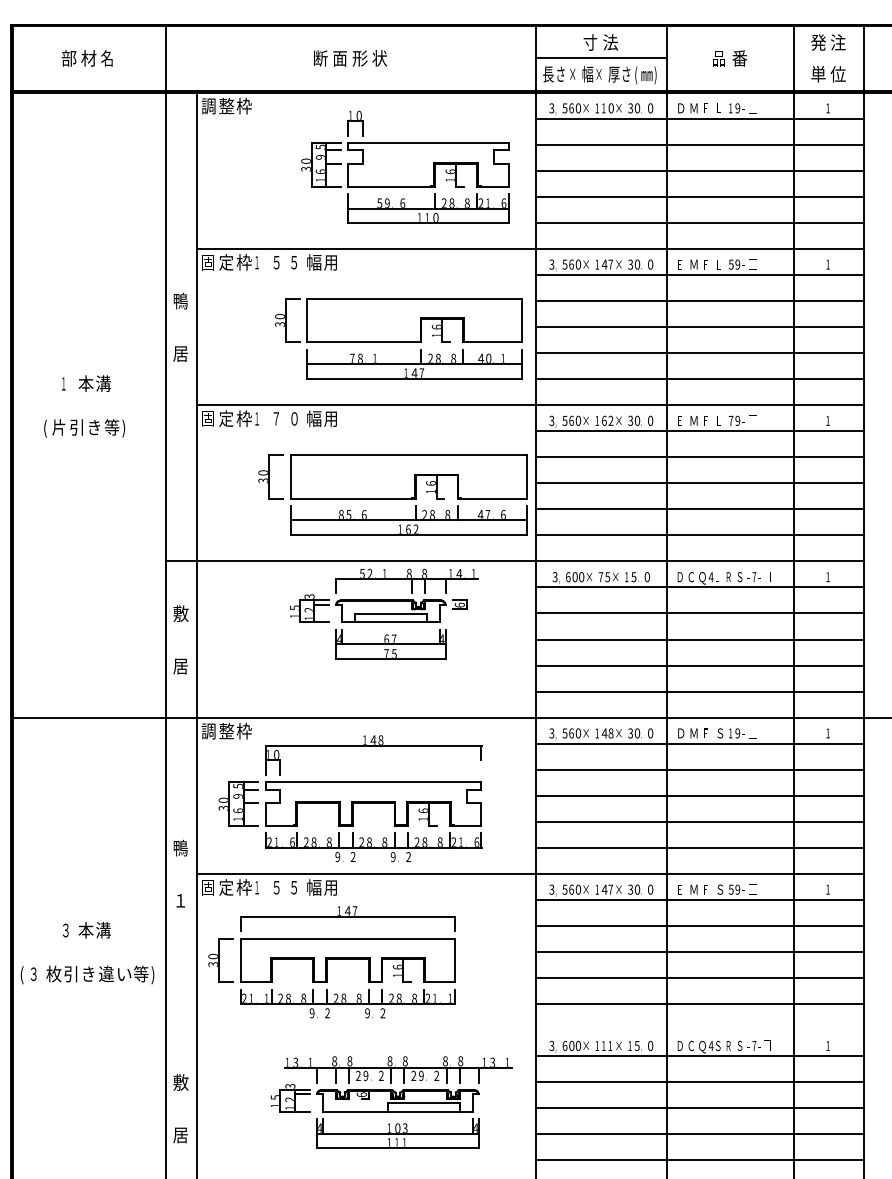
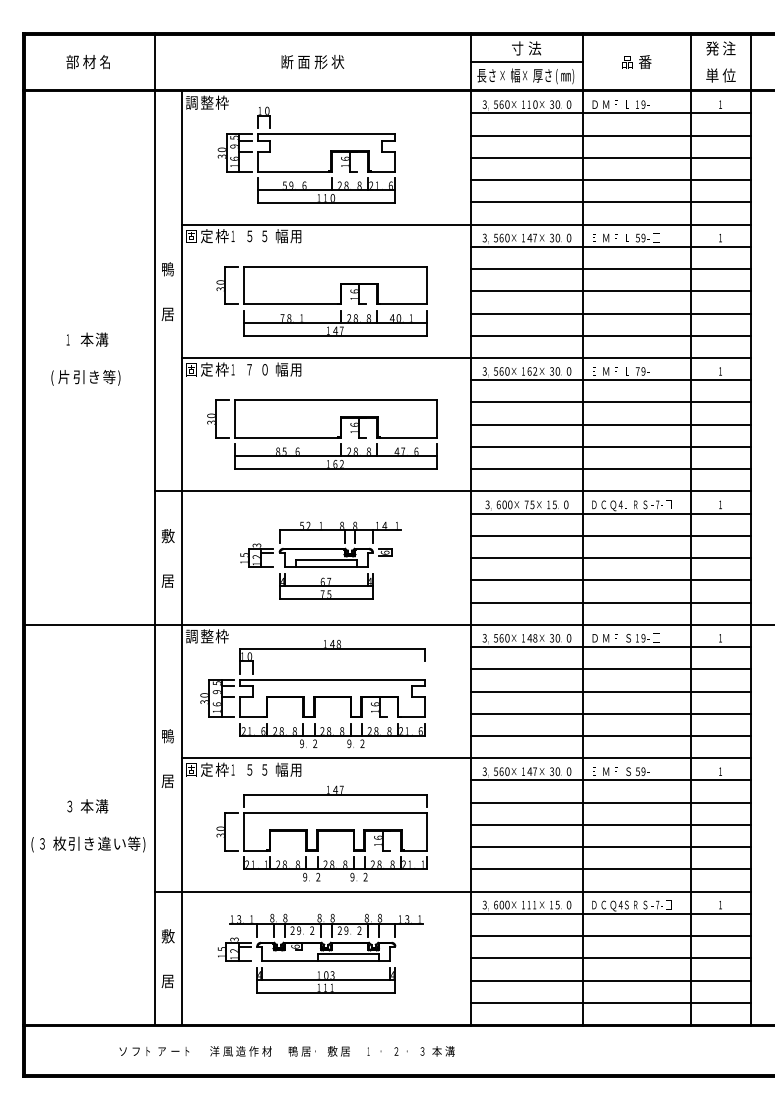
part: (405, 166) -> (306, 154), moved
part: (398, 338) -> (321, 301), moved
part: (393, 494) -> (322, 434), moved
part: (384, 614) -> (320, 560), moved
text: (180, 901) -> (167, 781), １ -> 居
part: (331, 962) -> (321, 833), moved
line: (515, 1030) -> (453, 891), added
part: (391, 1102) -> (320, 953), moved

